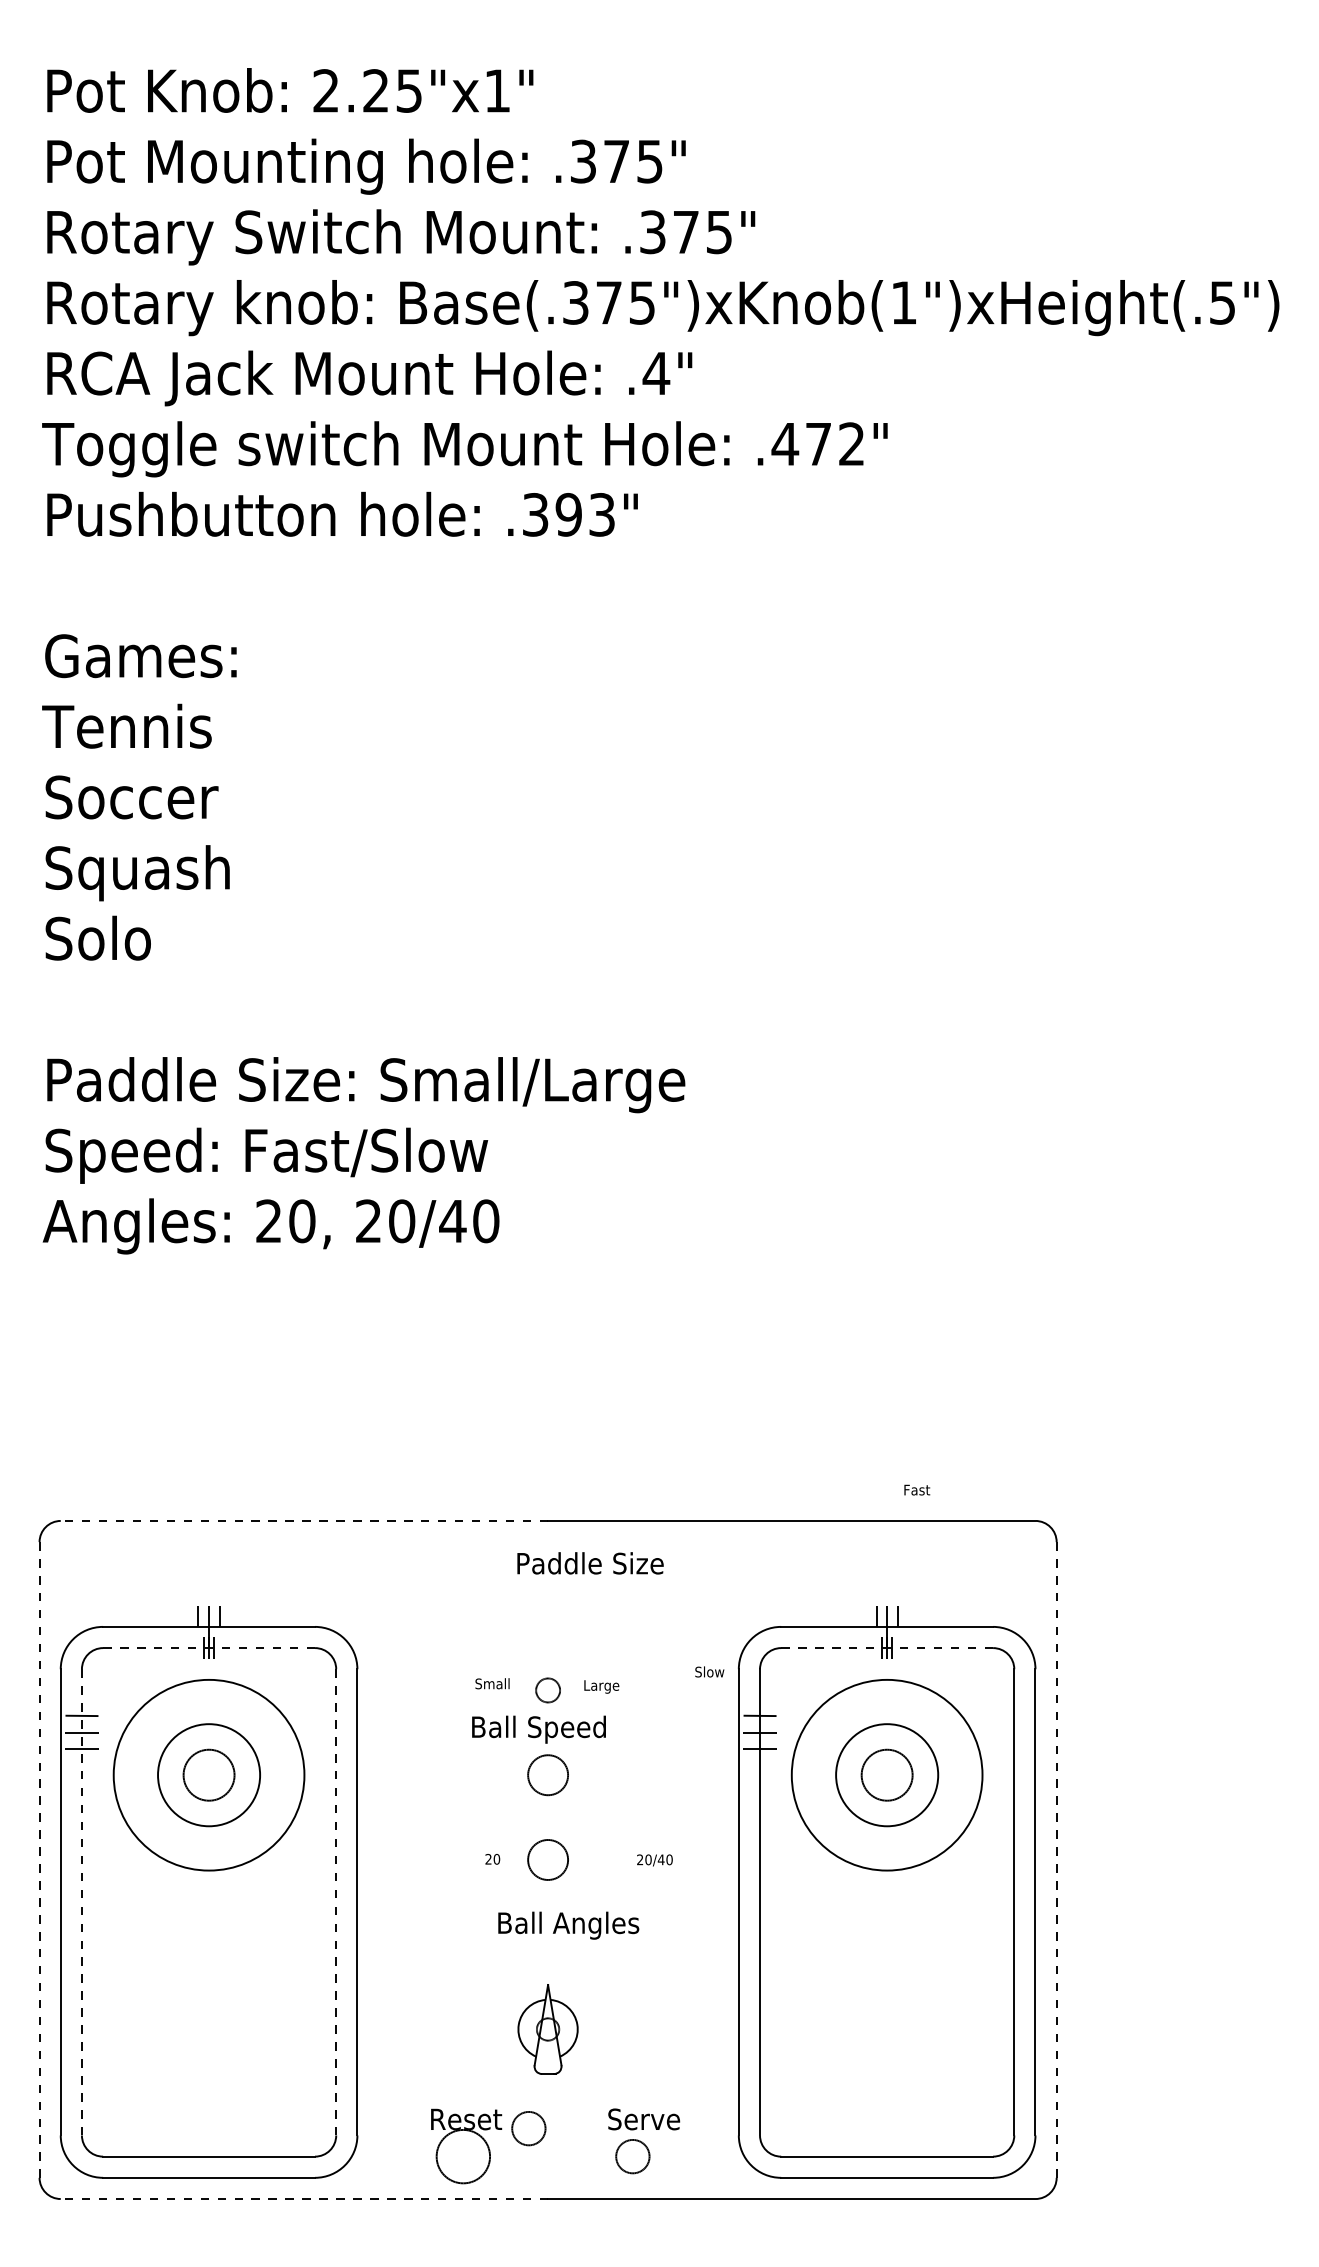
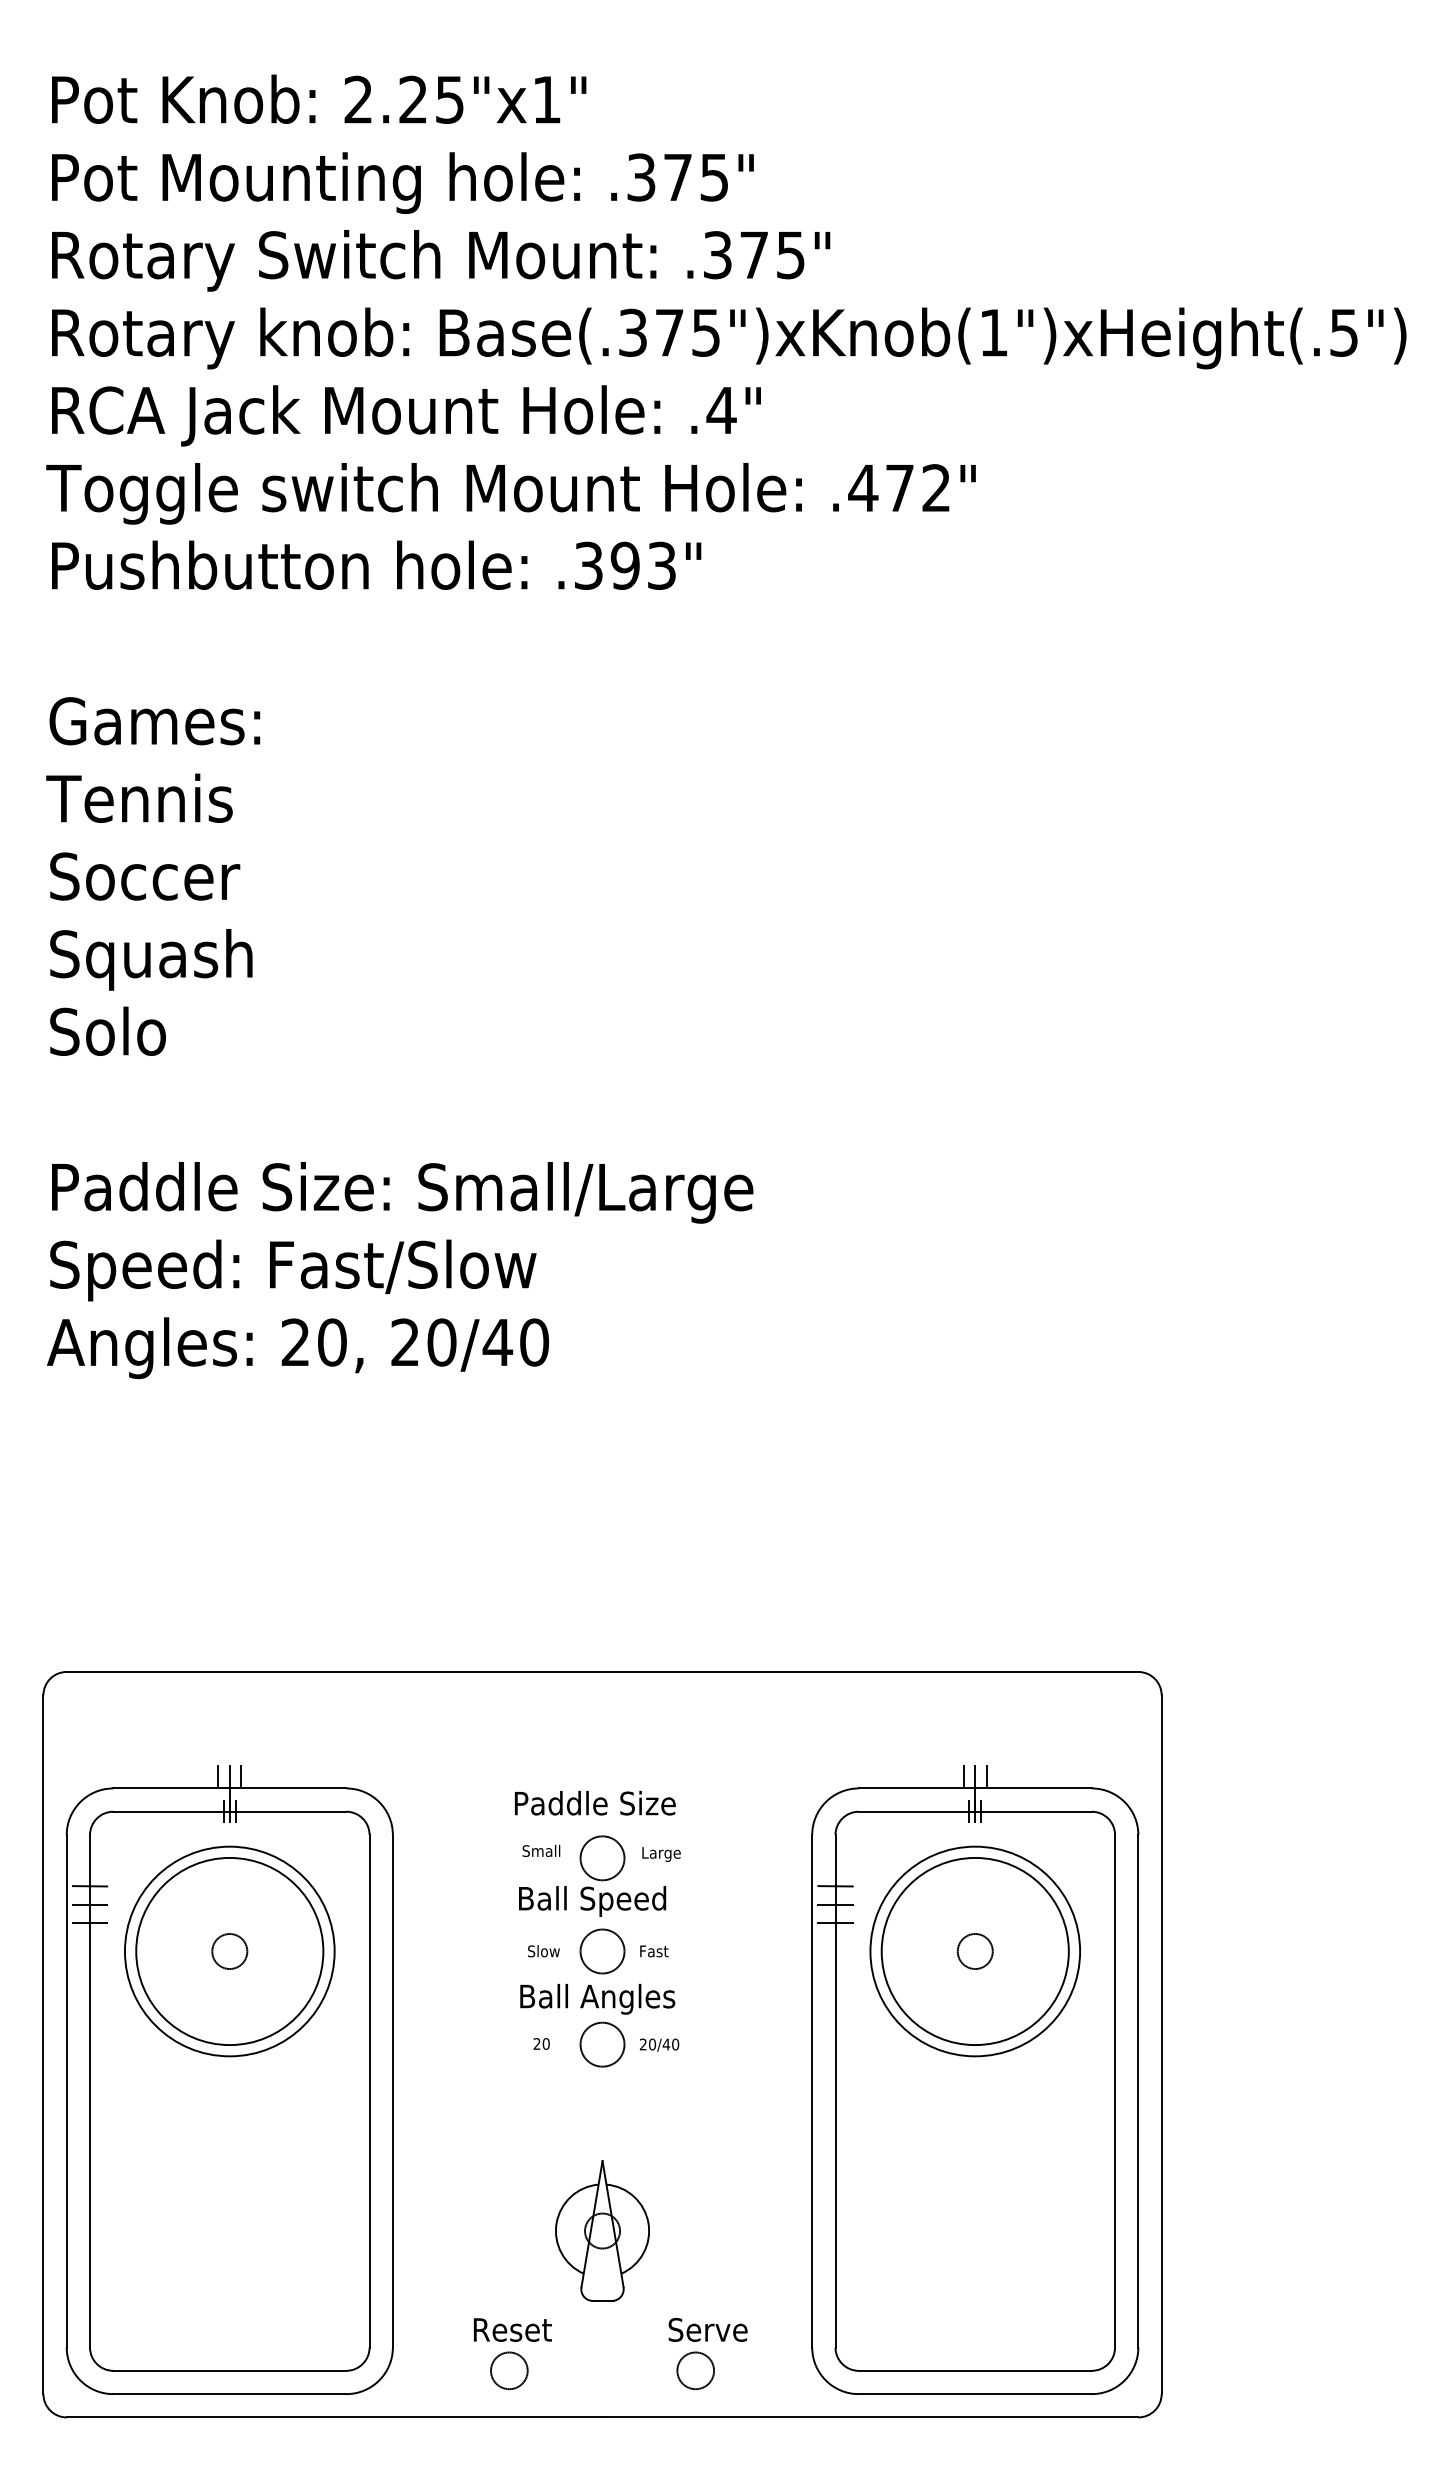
text: (917, 1489) -> (654, 1950), moved
line: (304, 1520) -> (334, 1671), dashed -> solid
text: (590, 1563) -> (595, 1803), moved
line: (209, 1648) -> (230, 1812), dashed -> solid
line: (887, 1648) -> (975, 1812), dashed -> solid
text: (709, 1671) -> (543, 1950), moved
circle: (548, 1690) -> (602, 1858), size x1.67
circle: (208, 1775) -> (229, 1951), size x1.67
circle: (209, 1775) -> (230, 1951), size x0.62
circle: (887, 1775) -> (975, 1951), size x0.62
circle: (887, 1775) -> (975, 1951), size x1.67
line: (39, 1859) -> (43, 2044), dashed -> solid
line: (1056, 1859) -> (1161, 2044), dashed -> solid
text: (654, 1860) -> (659, 2045), moved
line: (336, 1901) -> (369, 2090), dashed -> solid
line: (81, 1902) -> (89, 2091), dashed -> solid
text: (568, 1925) -> (597, 1999), moved
part: (547, 2029) -> (601, 2231), size x1.43
circle: (528, 2128) -> (580, 2339), removed
circle: (463, 2156) -> (509, 2370), size x0.62
line: (304, 2199) -> (334, 2417), dashed -> solid

